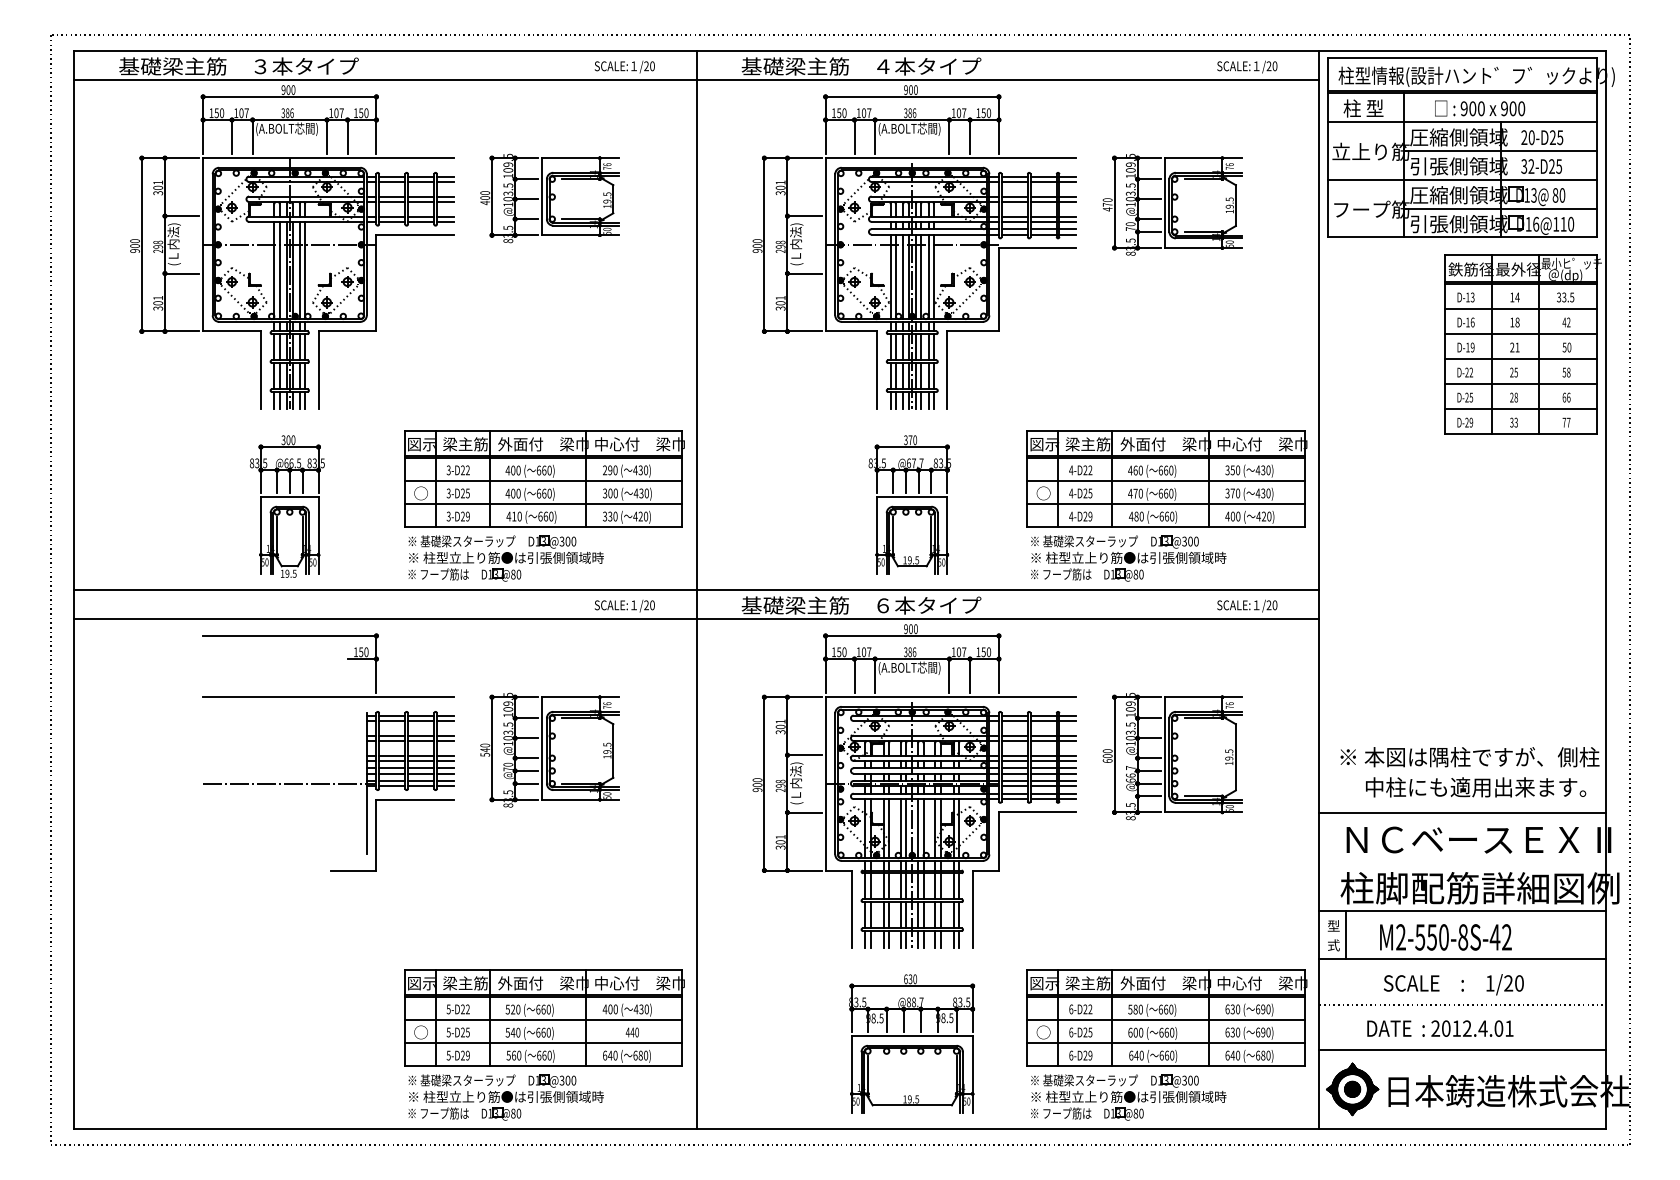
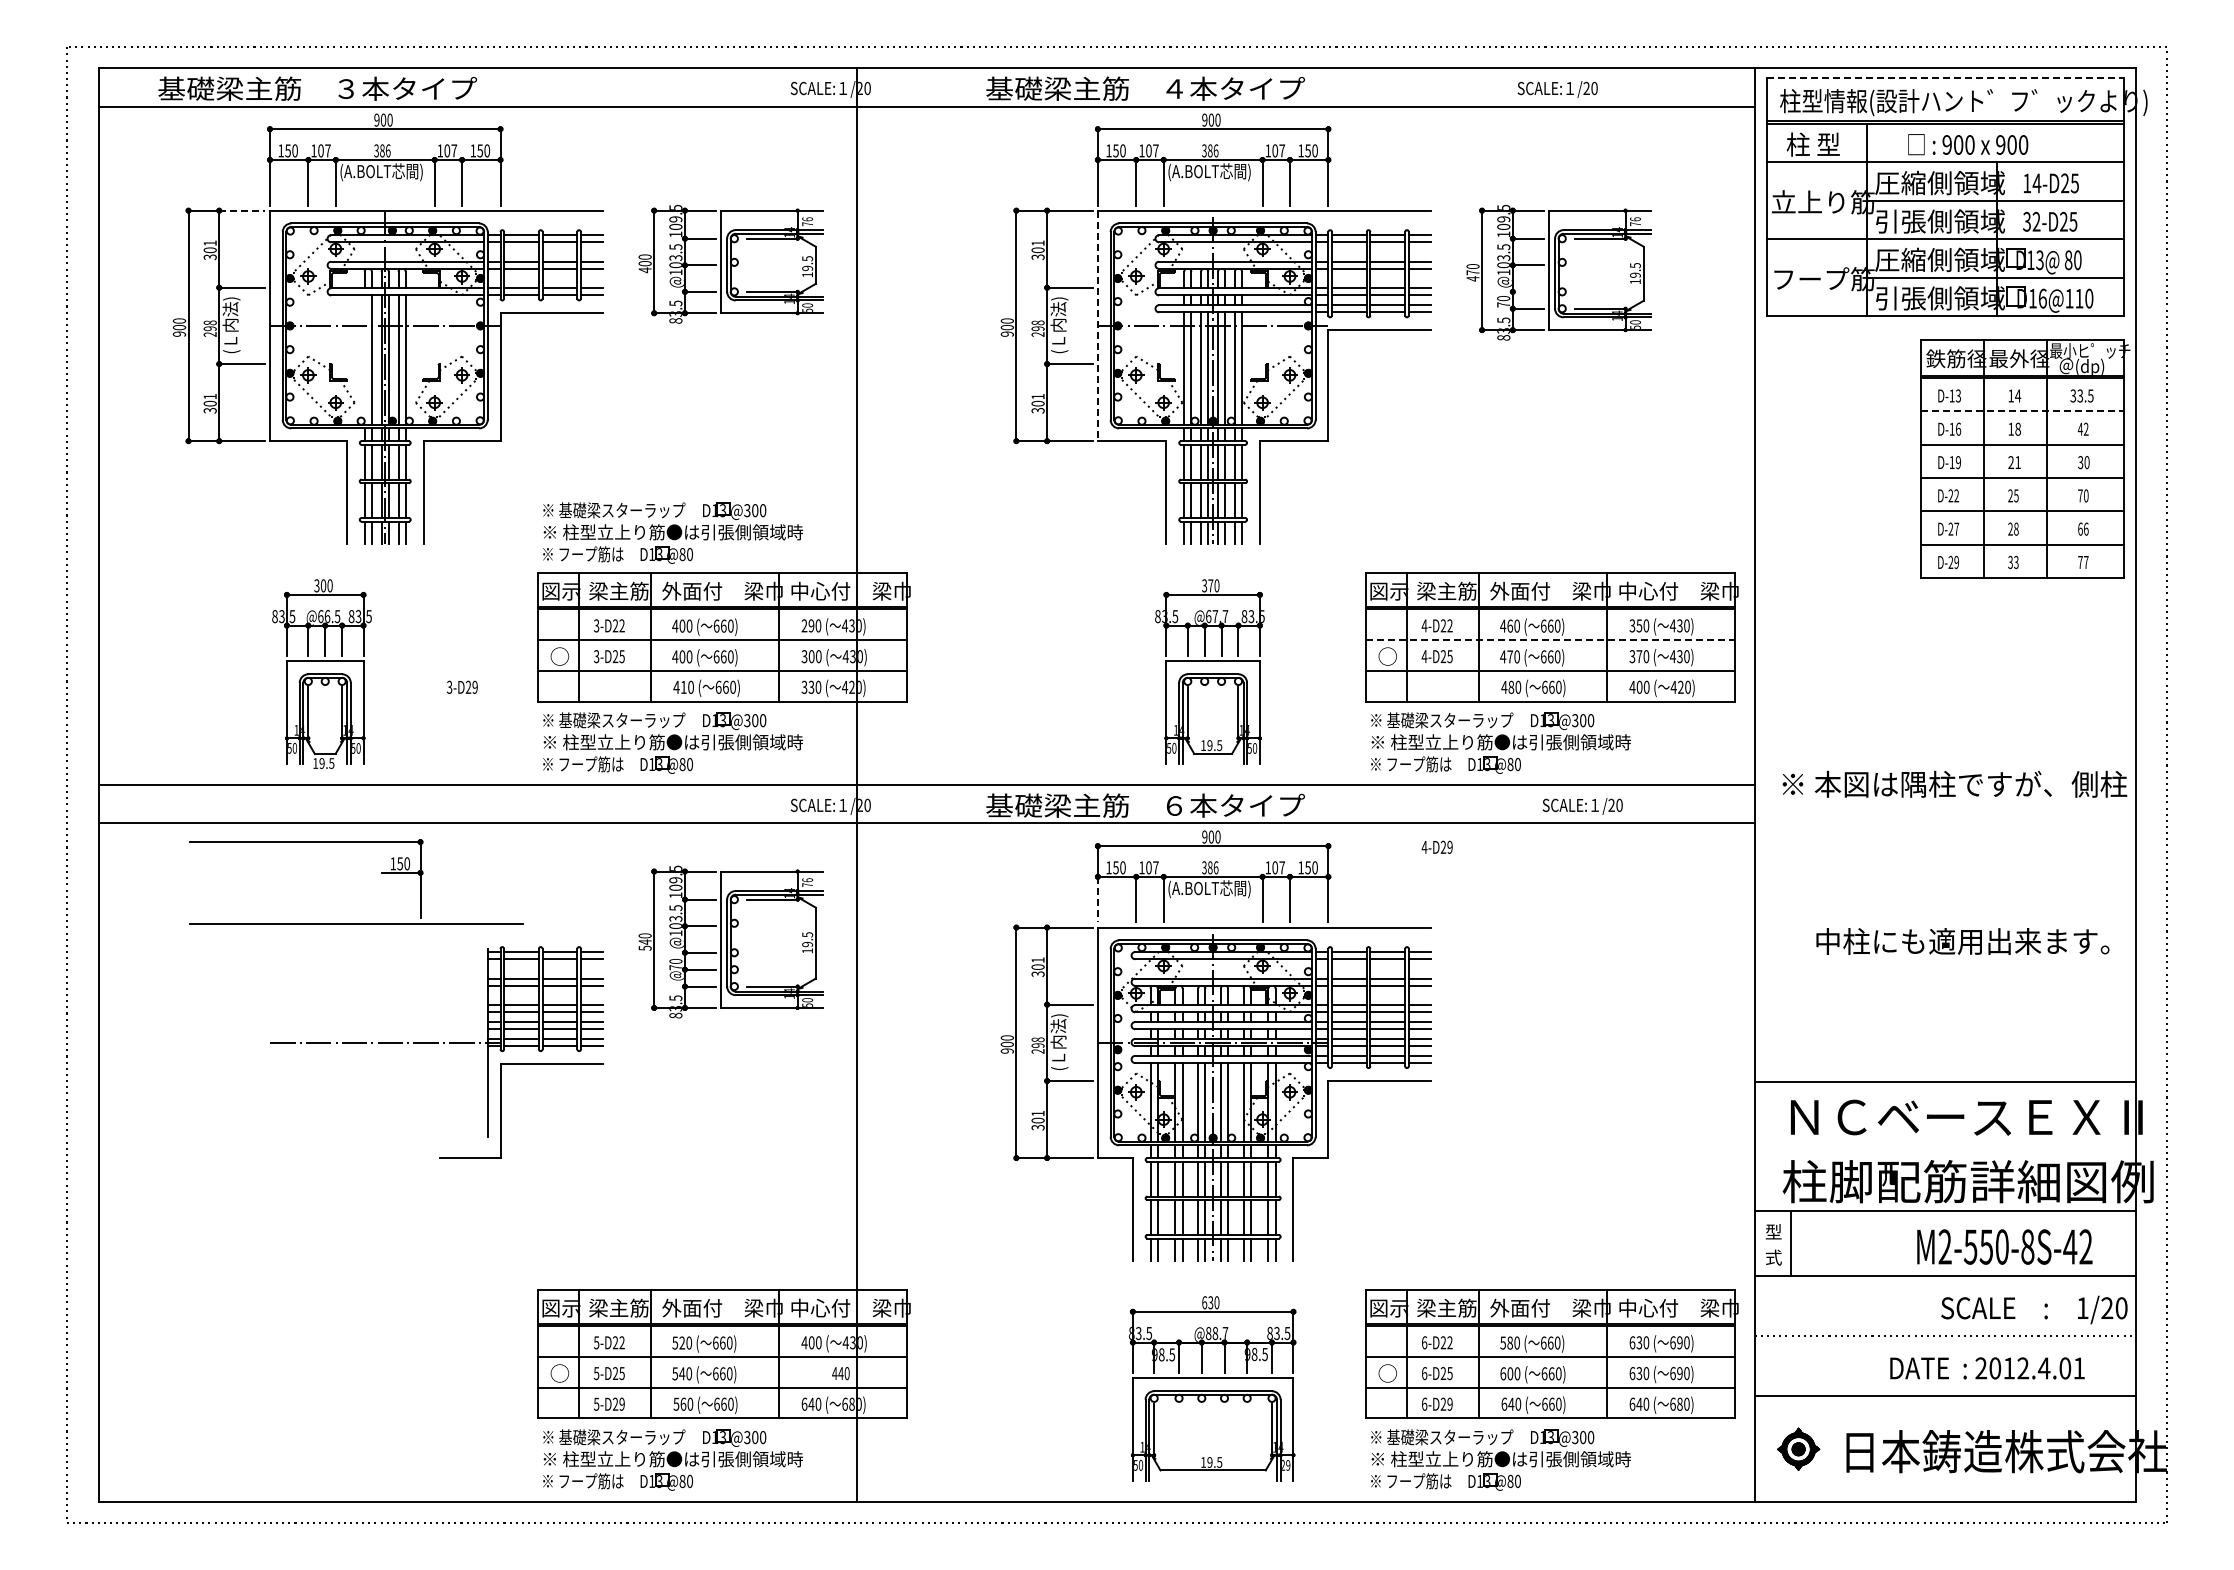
line: (1462, 58) -> (1945, 77), solid -> dashed
text: (1247, 67) -> (1557, 89), moved
text: (1528, 137) -> (2032, 183), 20-D25 -> 14-D25
line: (182, 158) -> (242, 210), solid -> dashed
line: (1148, 218) -> (1527, 291), removed
line: (825, 245) -> (1097, 326), solid -> dashed
line: (274, 270) -> (364, 359), removed
line: (1520, 309) -> (2022, 411), solid -> dashed
text: (1564, 347) -> (2080, 462), 50 -> 30
text: (1566, 372) -> (2083, 495), 58 -> 70
text: (1471, 397) -> (1956, 528), D-25 -> D-27
part: (506, 400) -> (673, 532), added
line: (1165, 481) -> (1550, 640), solid -> dashed
part: (286, 506) -> (321, 673), moved
text: (458, 515) -> (462, 686), moved
text: (1080, 515) -> (1436, 846), moved
line: (696, 589) -> (856, 784), moved
text: (1247, 606) -> (1582, 806), moved
part: (347, 659) -> (381, 873), moved
line: (825, 676) -> (1097, 899), solid -> dashed
part: (549, 749) -> (730, 941), moved
part: (1171, 756) -> (1558, 1006), removed
text: (1469, 756) -> (1954, 783), moved
text: (1475, 787) -> (1962, 941), moved
text: (1445, 937) -> (2004, 1246), moved
text: (1453, 984) -> (2034, 1309), moved
text: (1440, 1028) -> (1987, 1368), moved
part: (1352, 1089) -> (1798, 1449), size x0.6
text: (967, 1100) -> (1286, 1464), 50 -> 29

